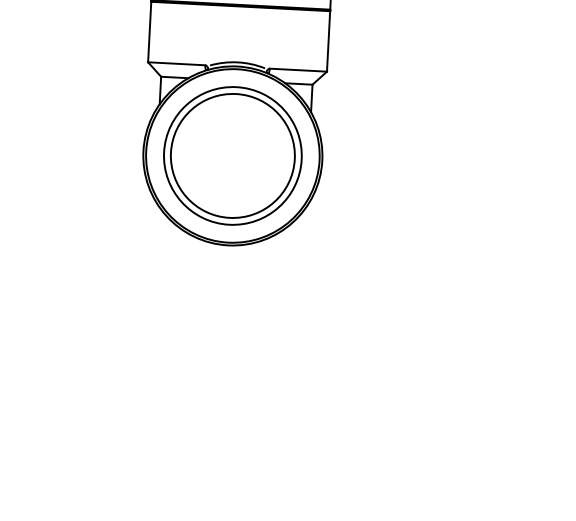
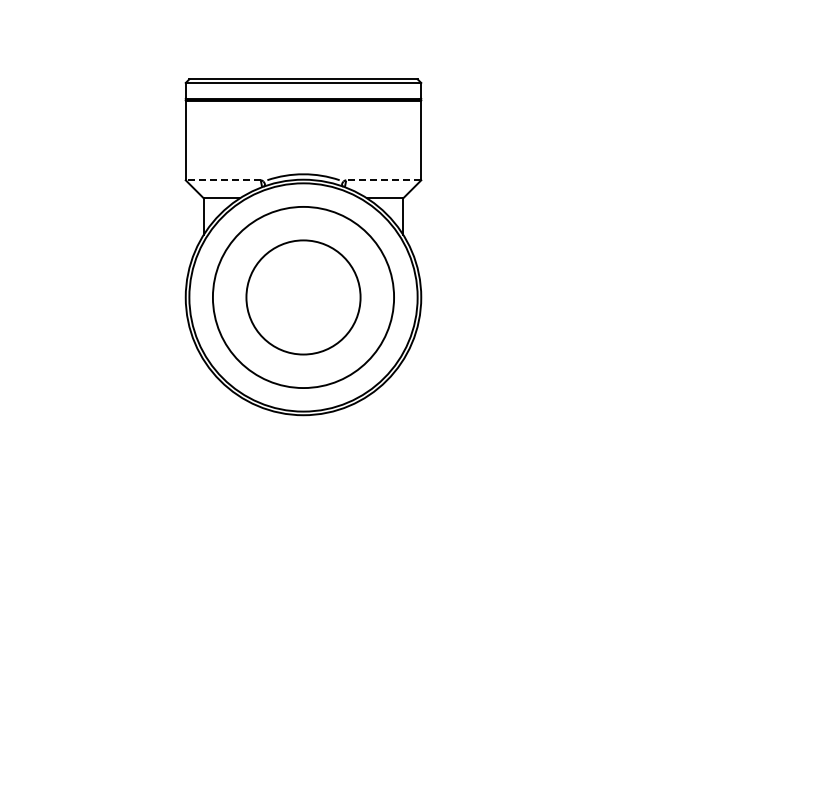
line: (176, 63) -> (223, 180), solid -> dashed
line: (298, 70) -> (383, 180), solid -> dashed
circle: (232, 155) -> (303, 297), size x0.7

